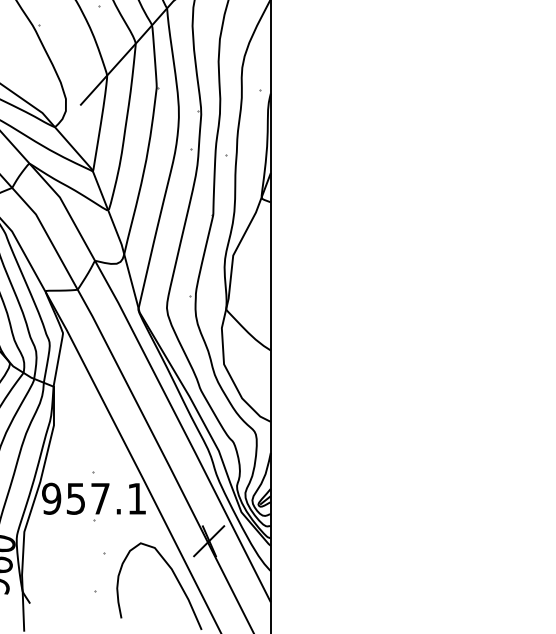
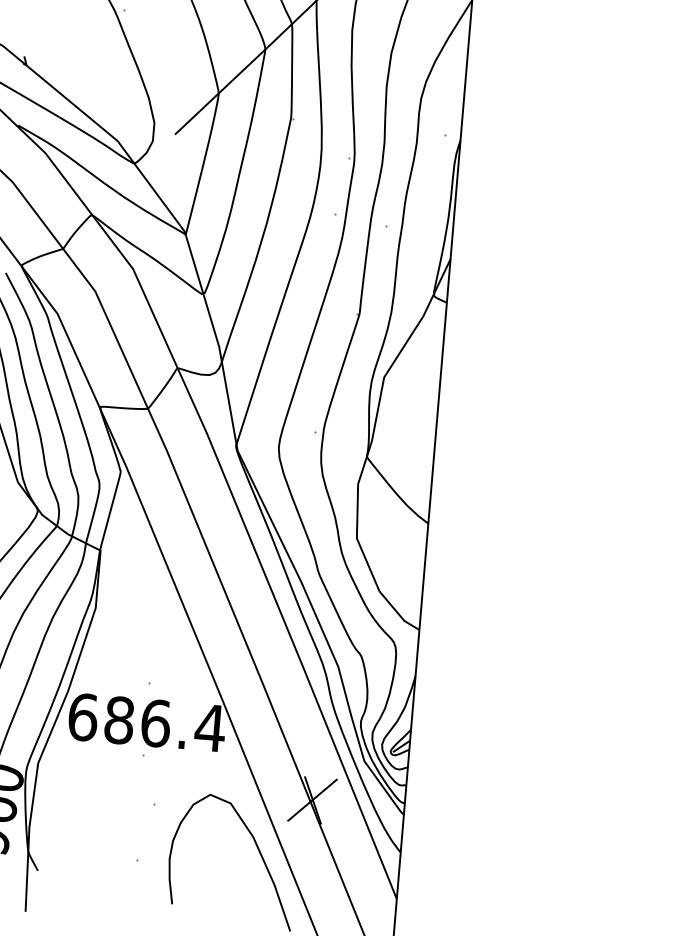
text: (94, 498) -> (146, 722), 957.1 -> 686.4

